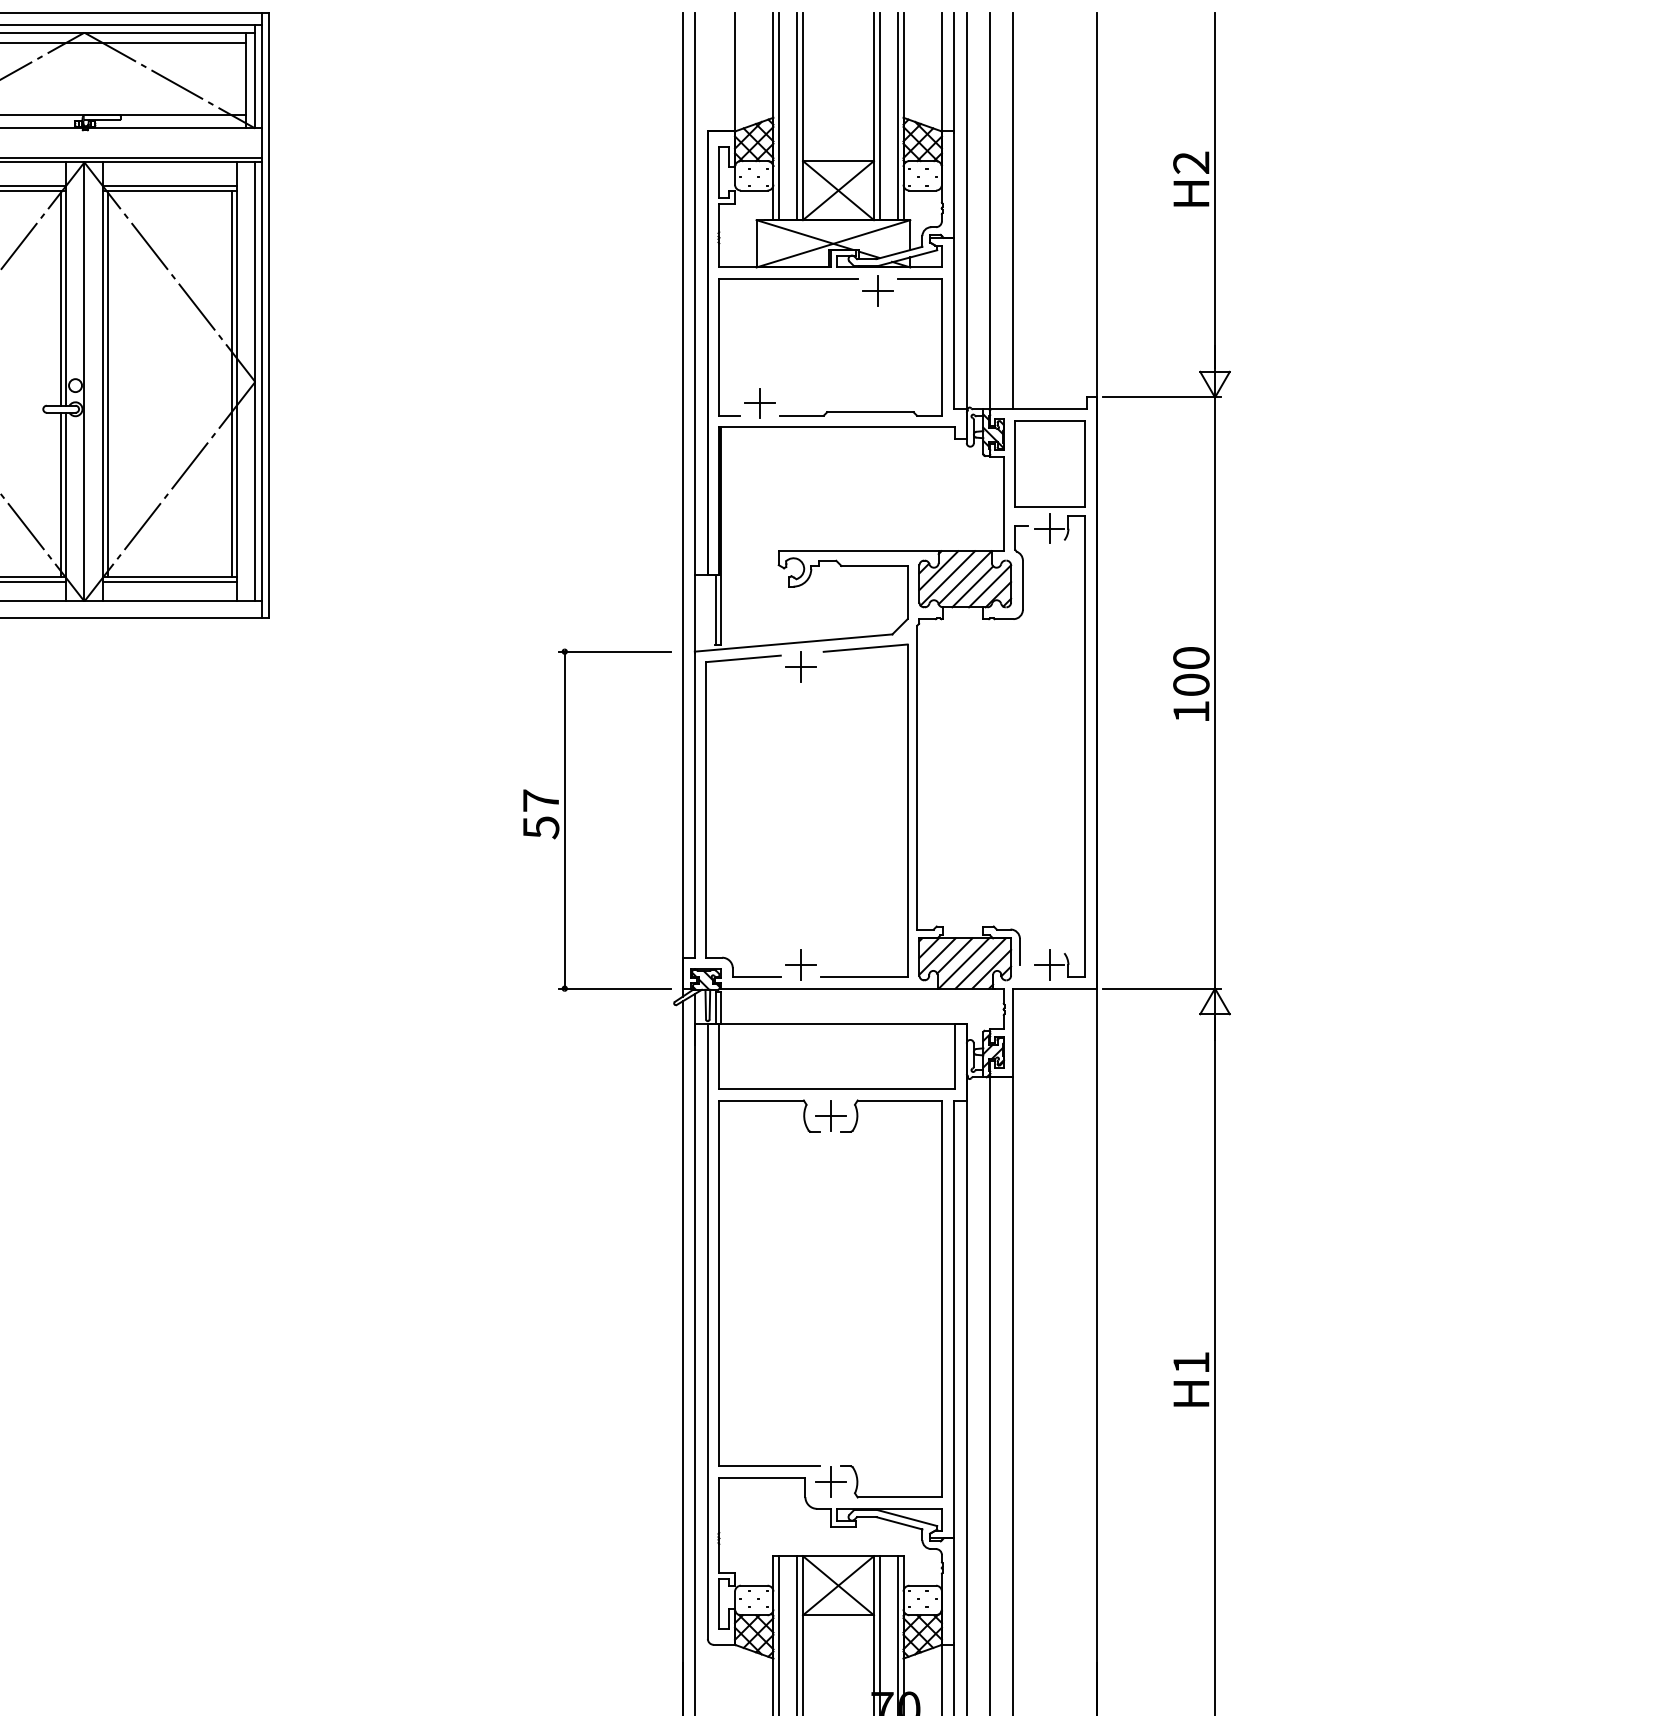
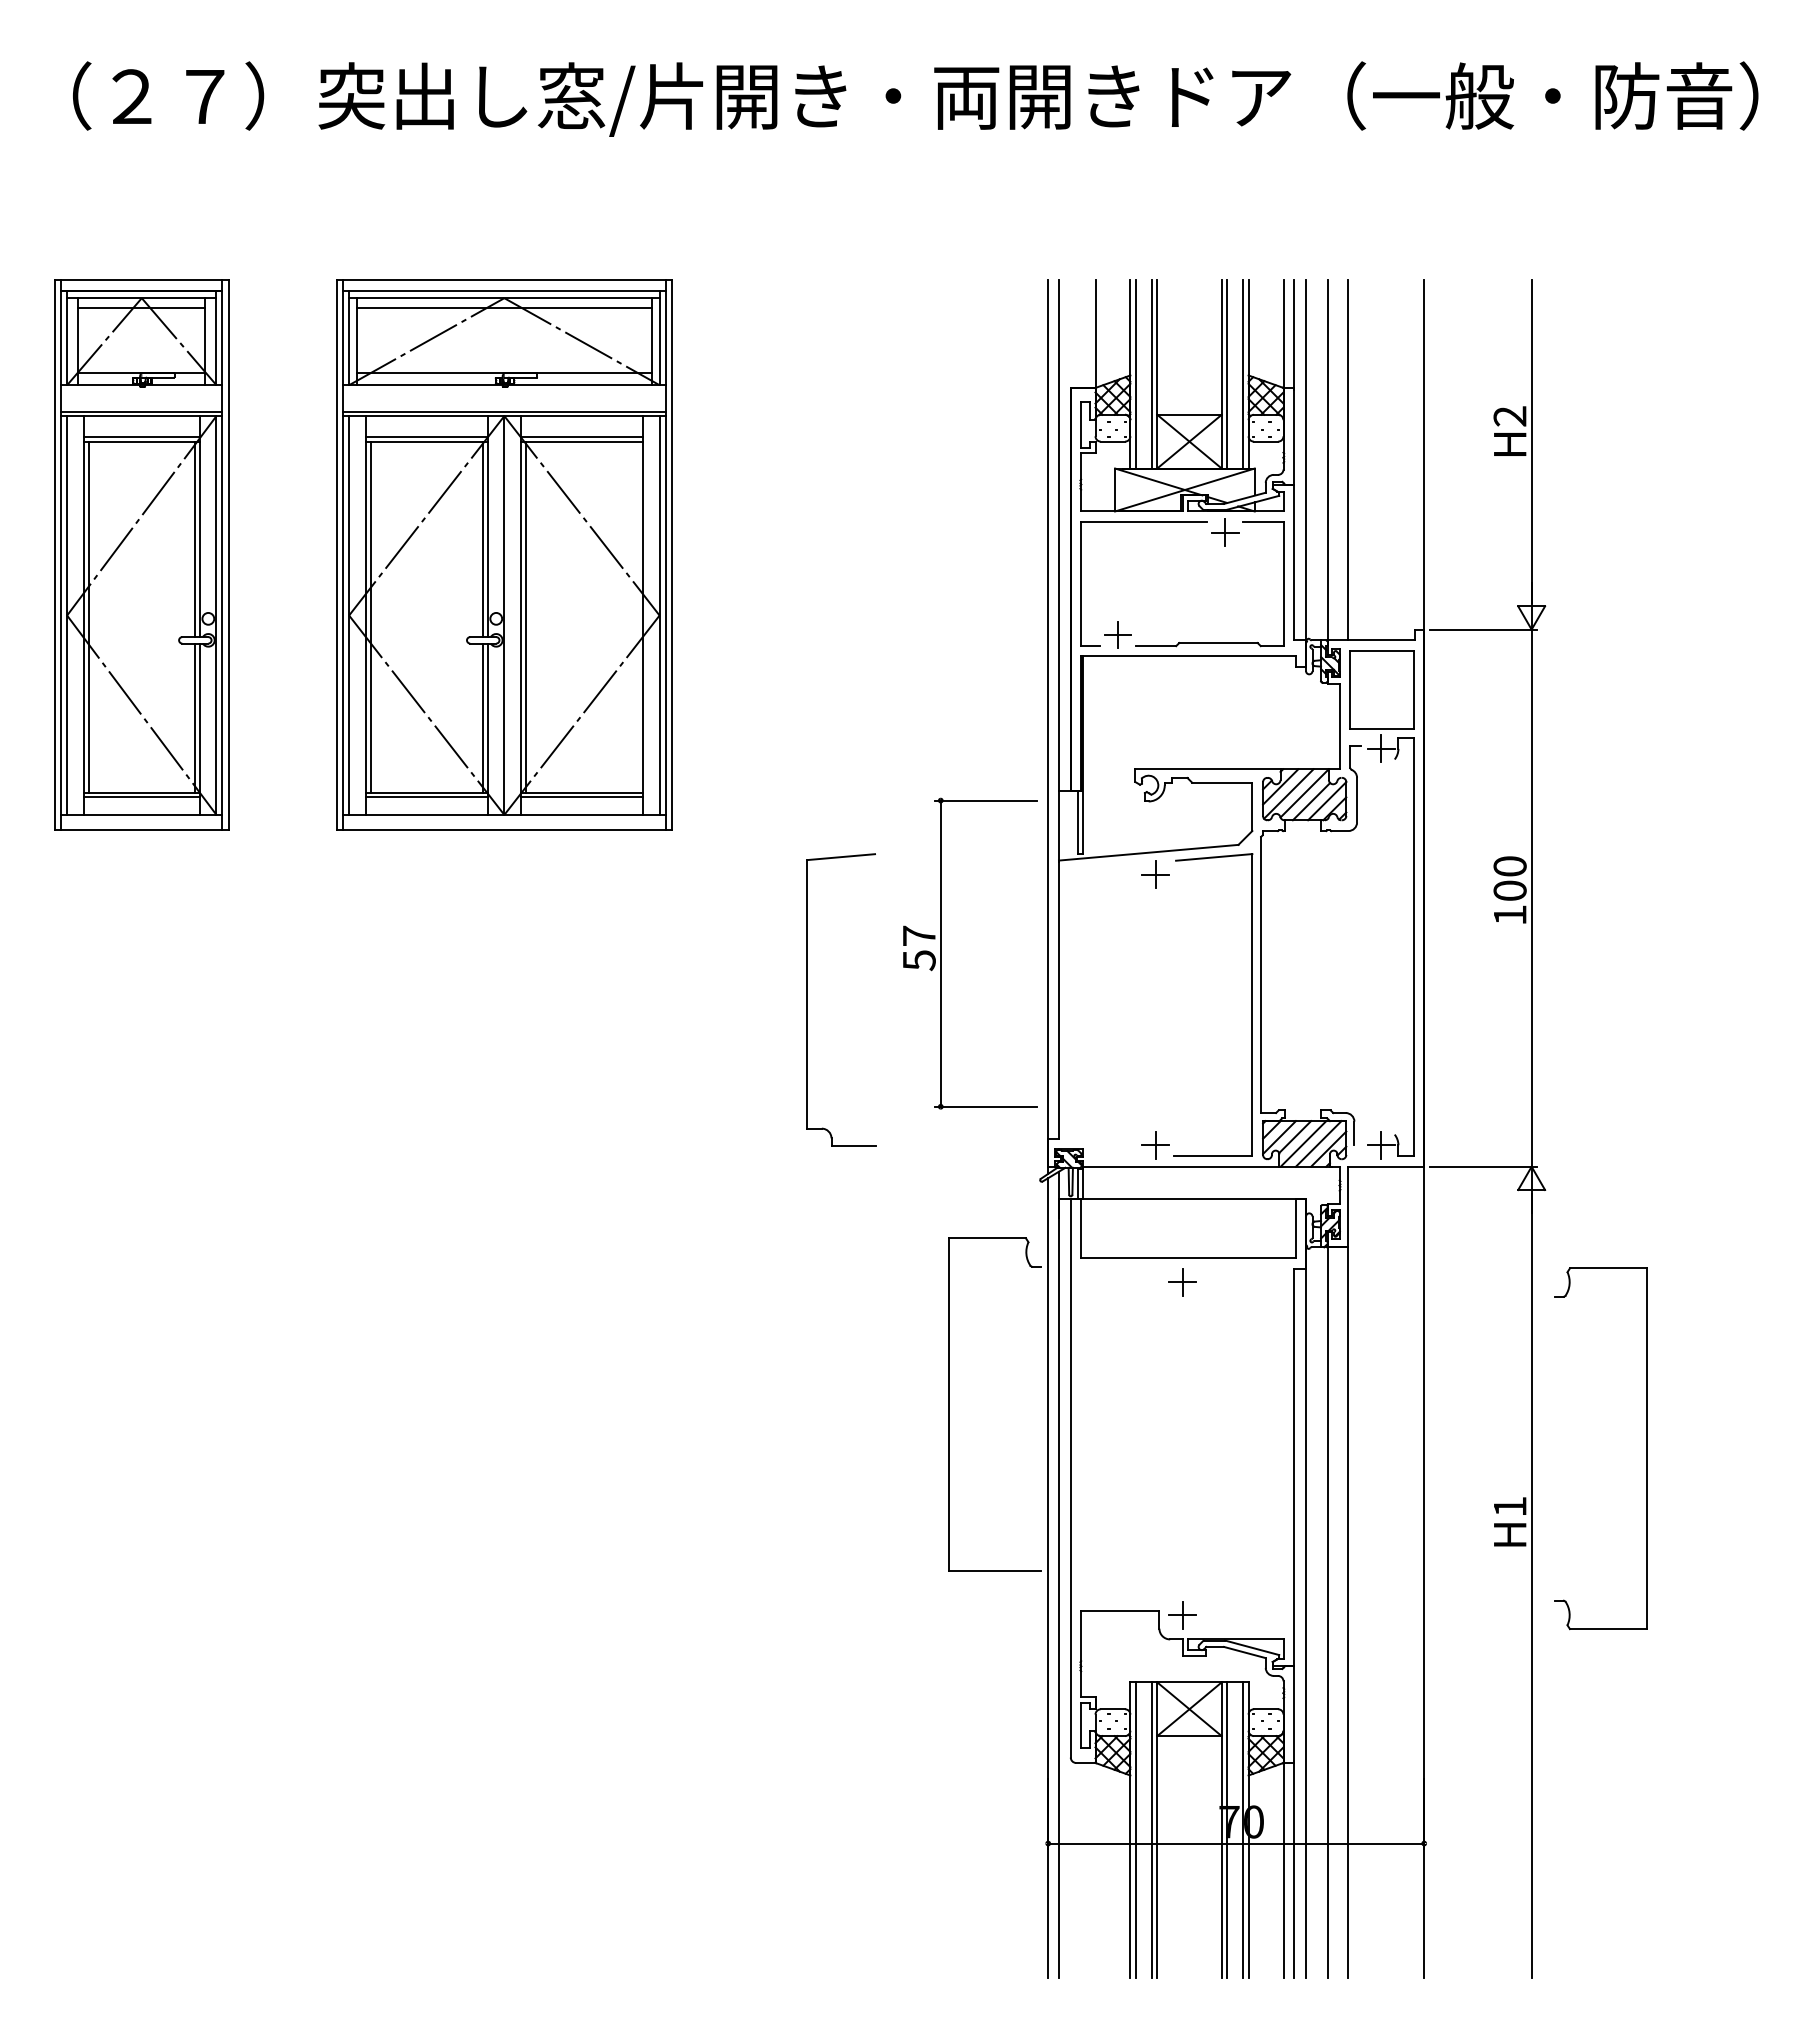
line: (232, 384) -> (638, 617), removed
part: (706, 815) -> (807, 999), moved
part: (565, 819) -> (941, 953), moved
part: (719, 1283) -> (949, 1404), moved
part: (941, 1298) -> (1646, 1448), moved

